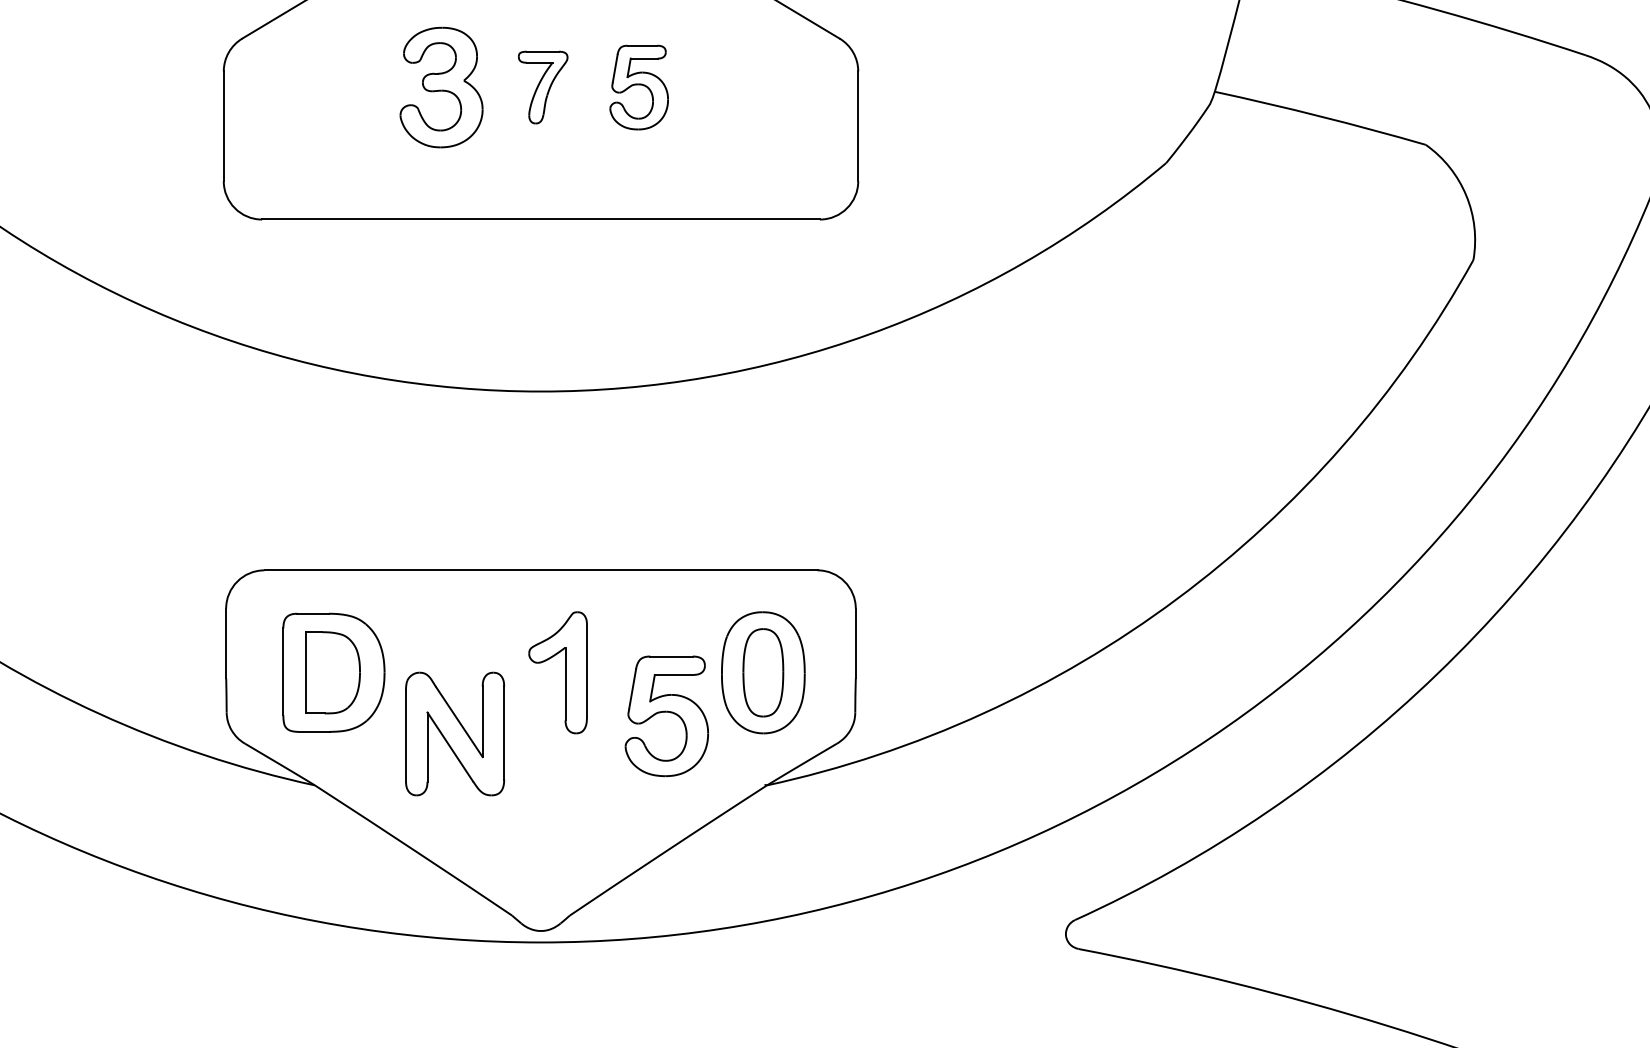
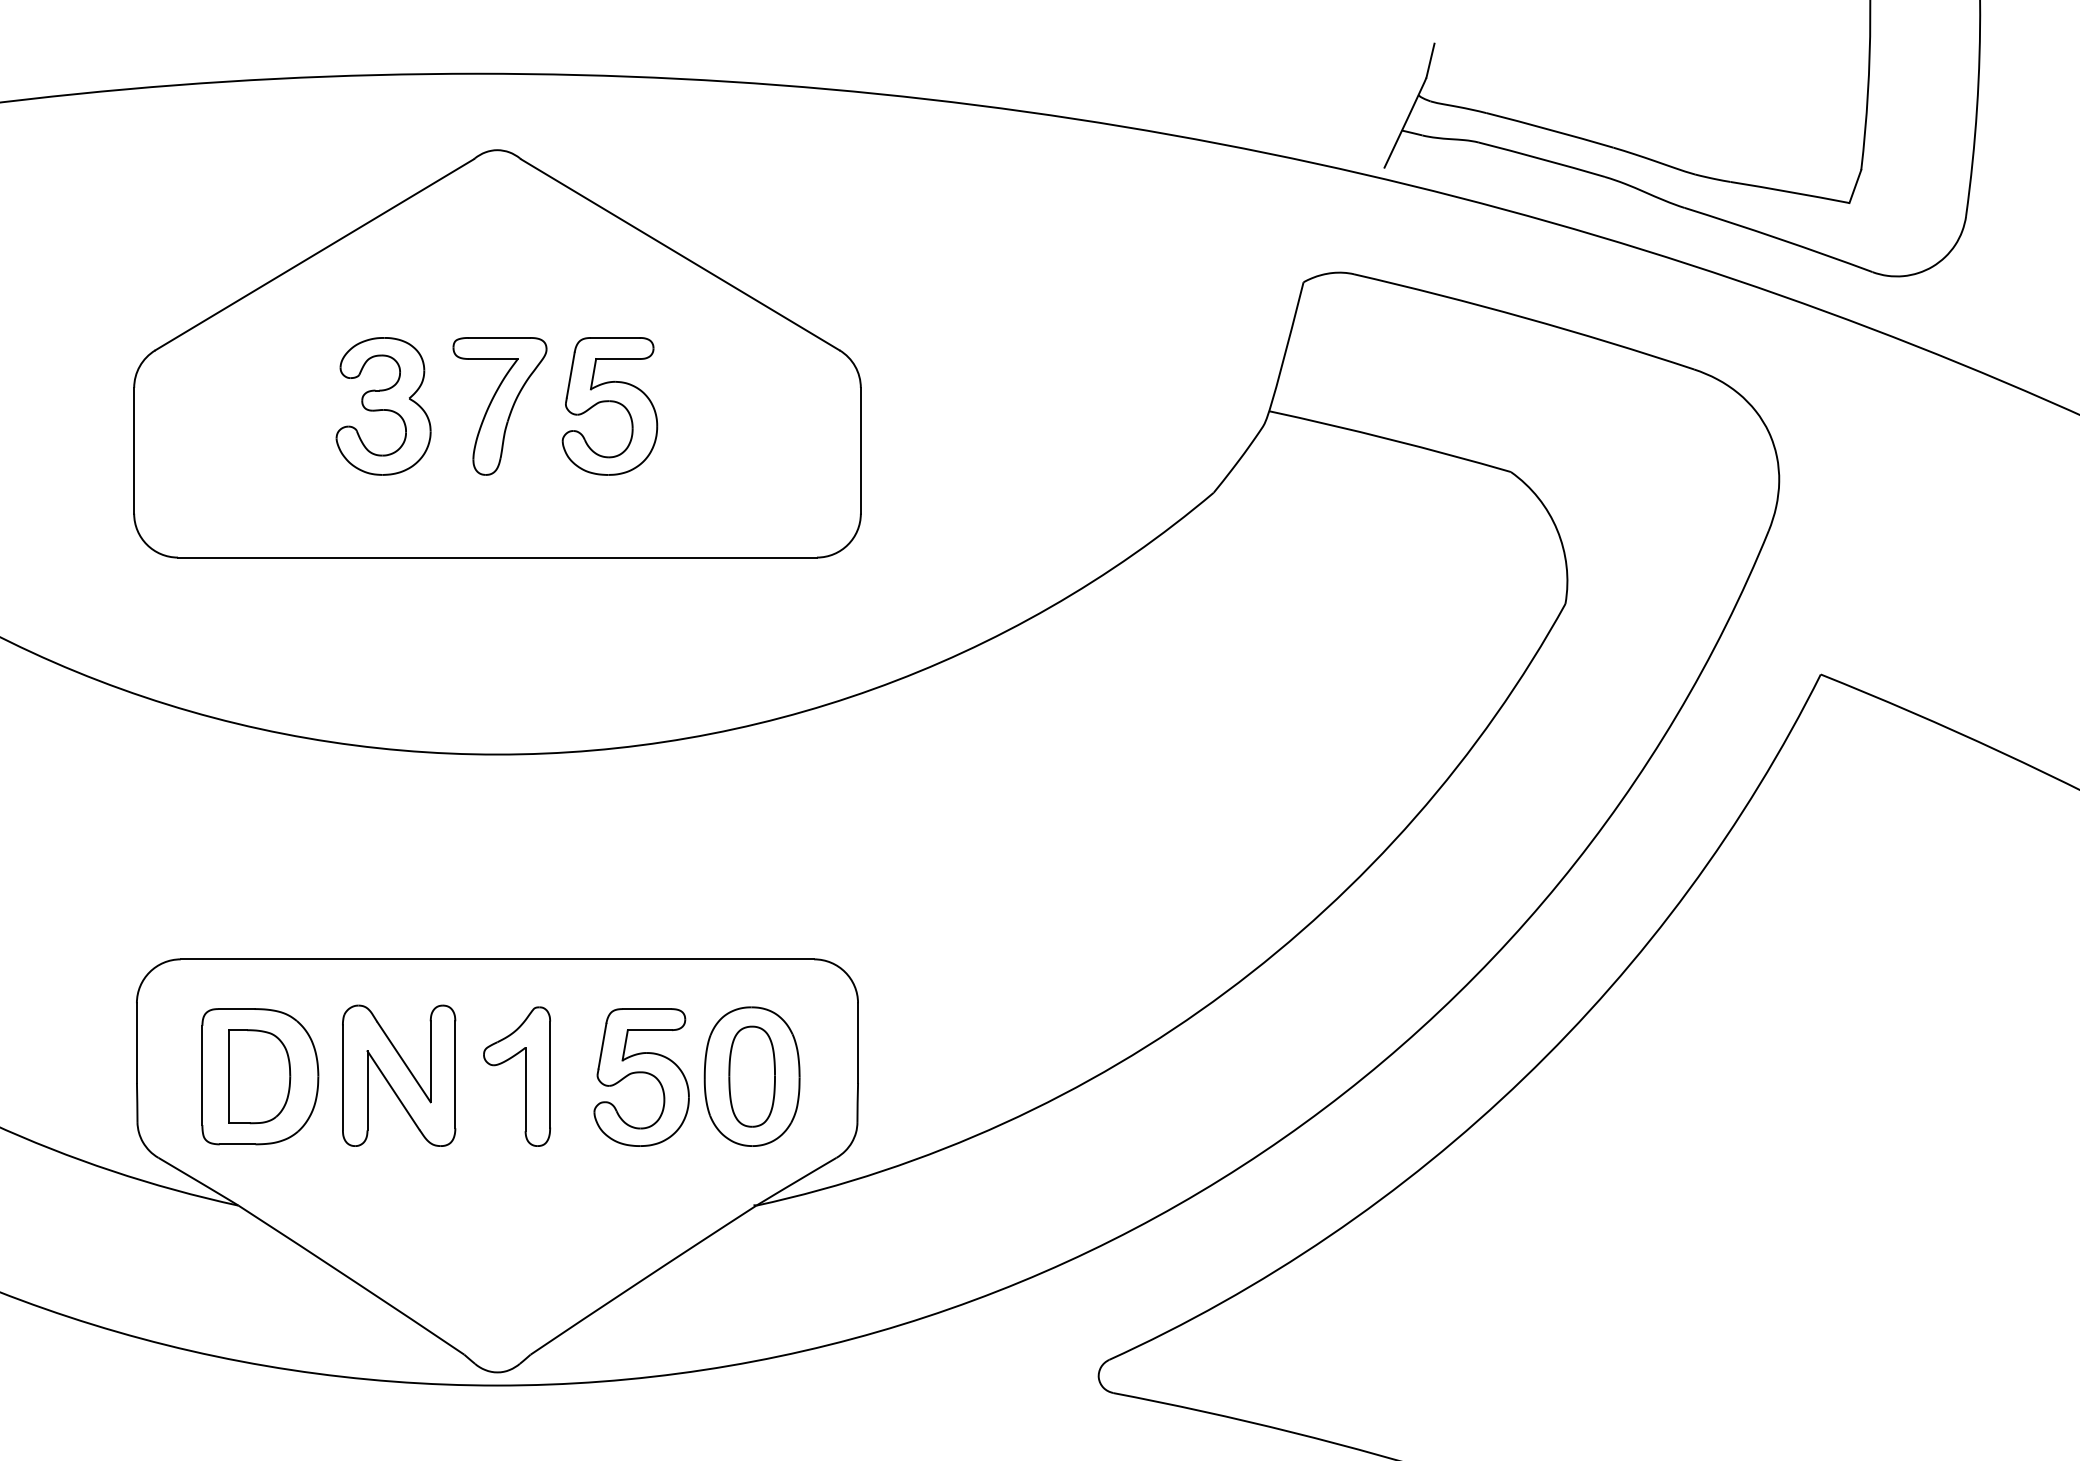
part: (542, 87) -> (499, 406), size x1.67
part: (638, 87) -> (609, 406), size x1.43
part: (666, 716) -> (641, 1077), moved
part: (455, 733) -> (399, 1075), moved

